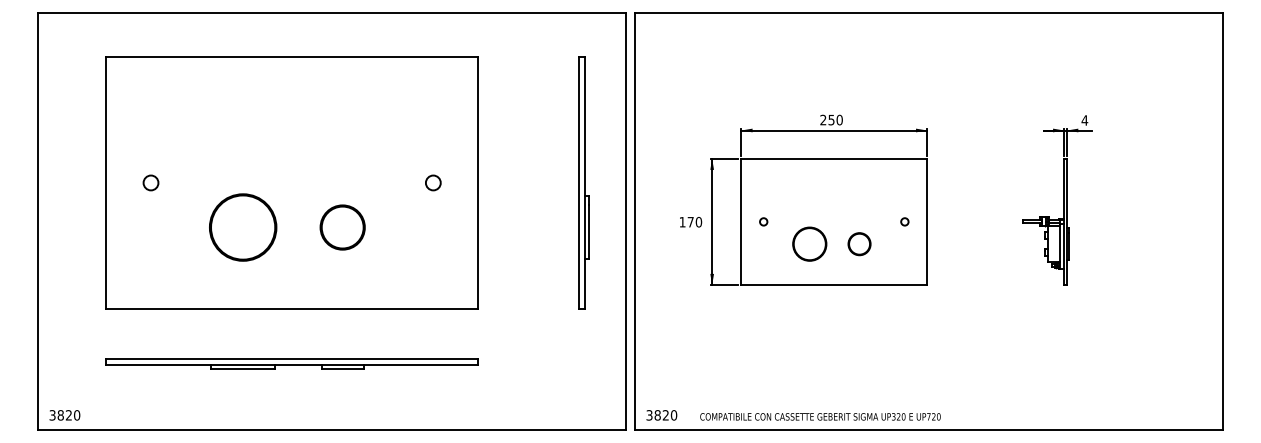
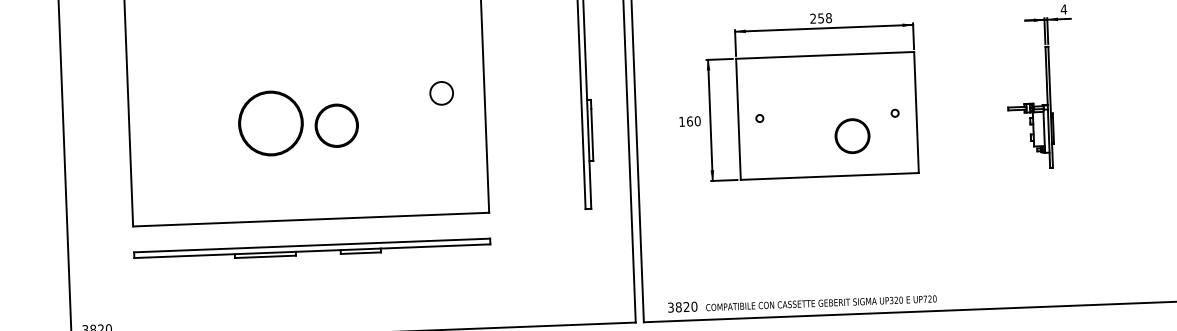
text: (839, 120) -> (828, 18), 250 -> 258
circle: (150, 182) -> (170, 103), removed
circle: (433, 182) -> (441, 92), size x1.6
text: (690, 221) -> (689, 120), 170 -> 160
circle: (243, 227) -> (271, 123), moved
circle: (342, 227) -> (336, 125), moved
circle: (809, 243) -> (804, 137), removed
circle: (859, 244) -> (852, 136), size x1.6
part: (291, 363) -> (311, 249), moved
text: (661, 415) -> (682, 307), moved

